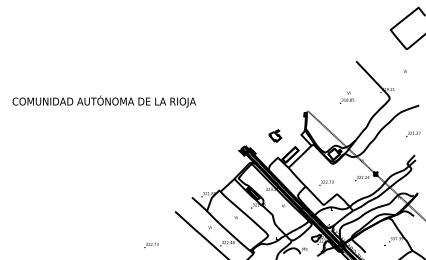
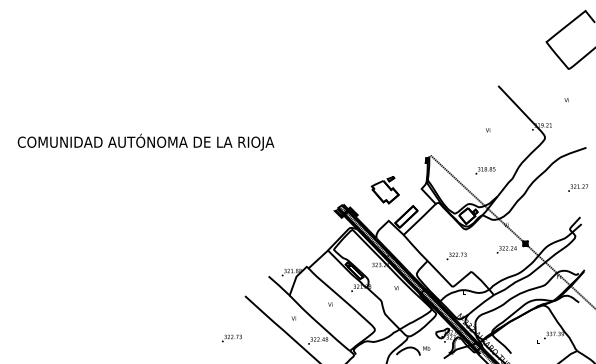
text: (347, 101) -> (485, 170), moved
part: (274, 136) -> (384, 190), size x1.67
text: (151, 245) -> (231, 338), moved

